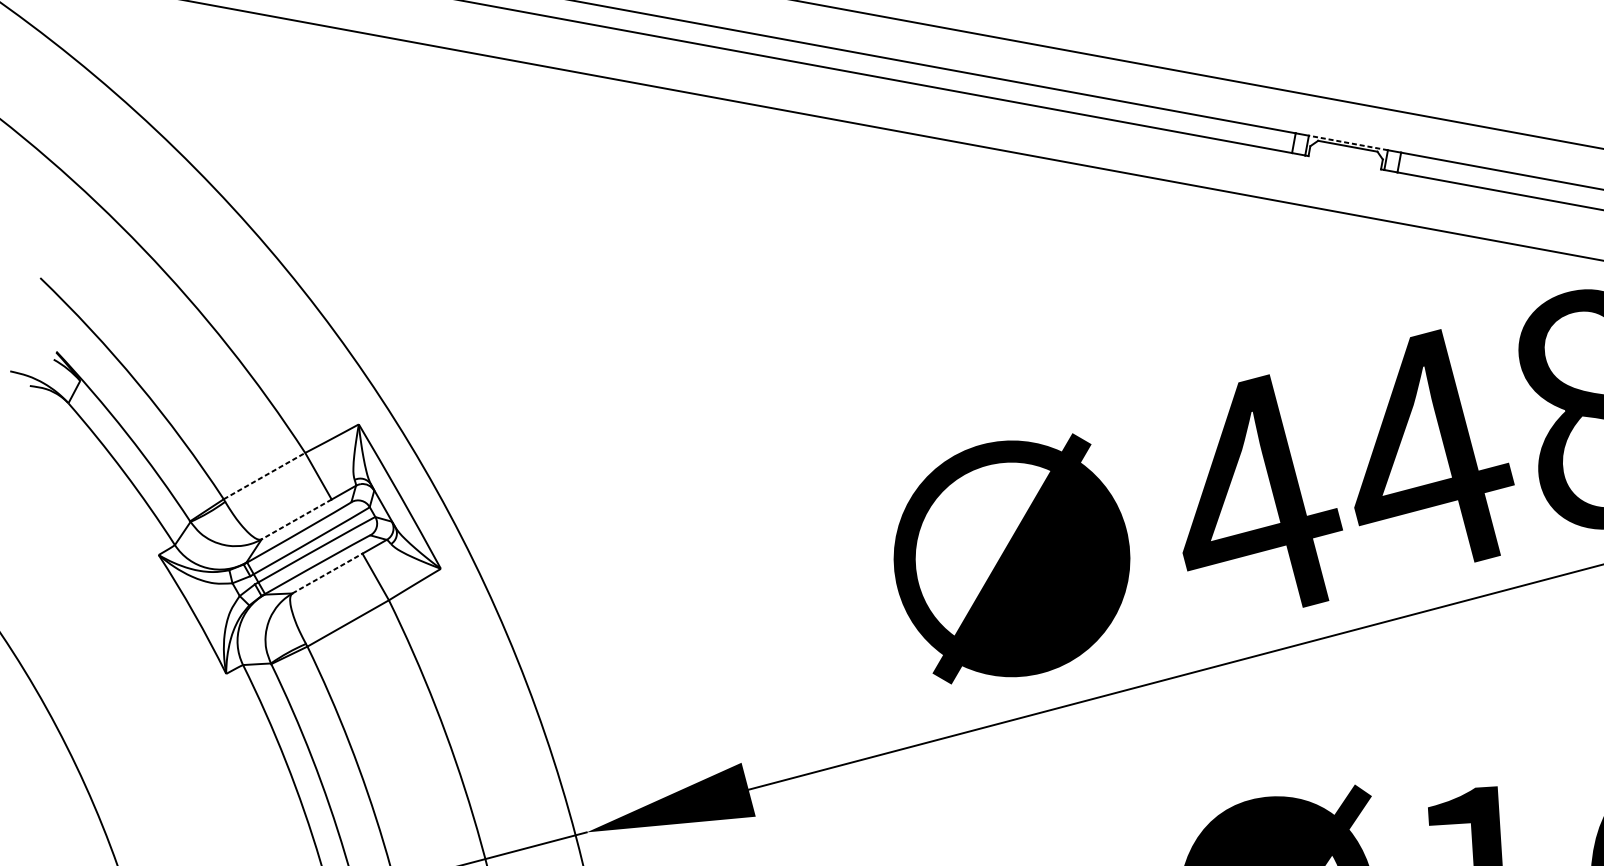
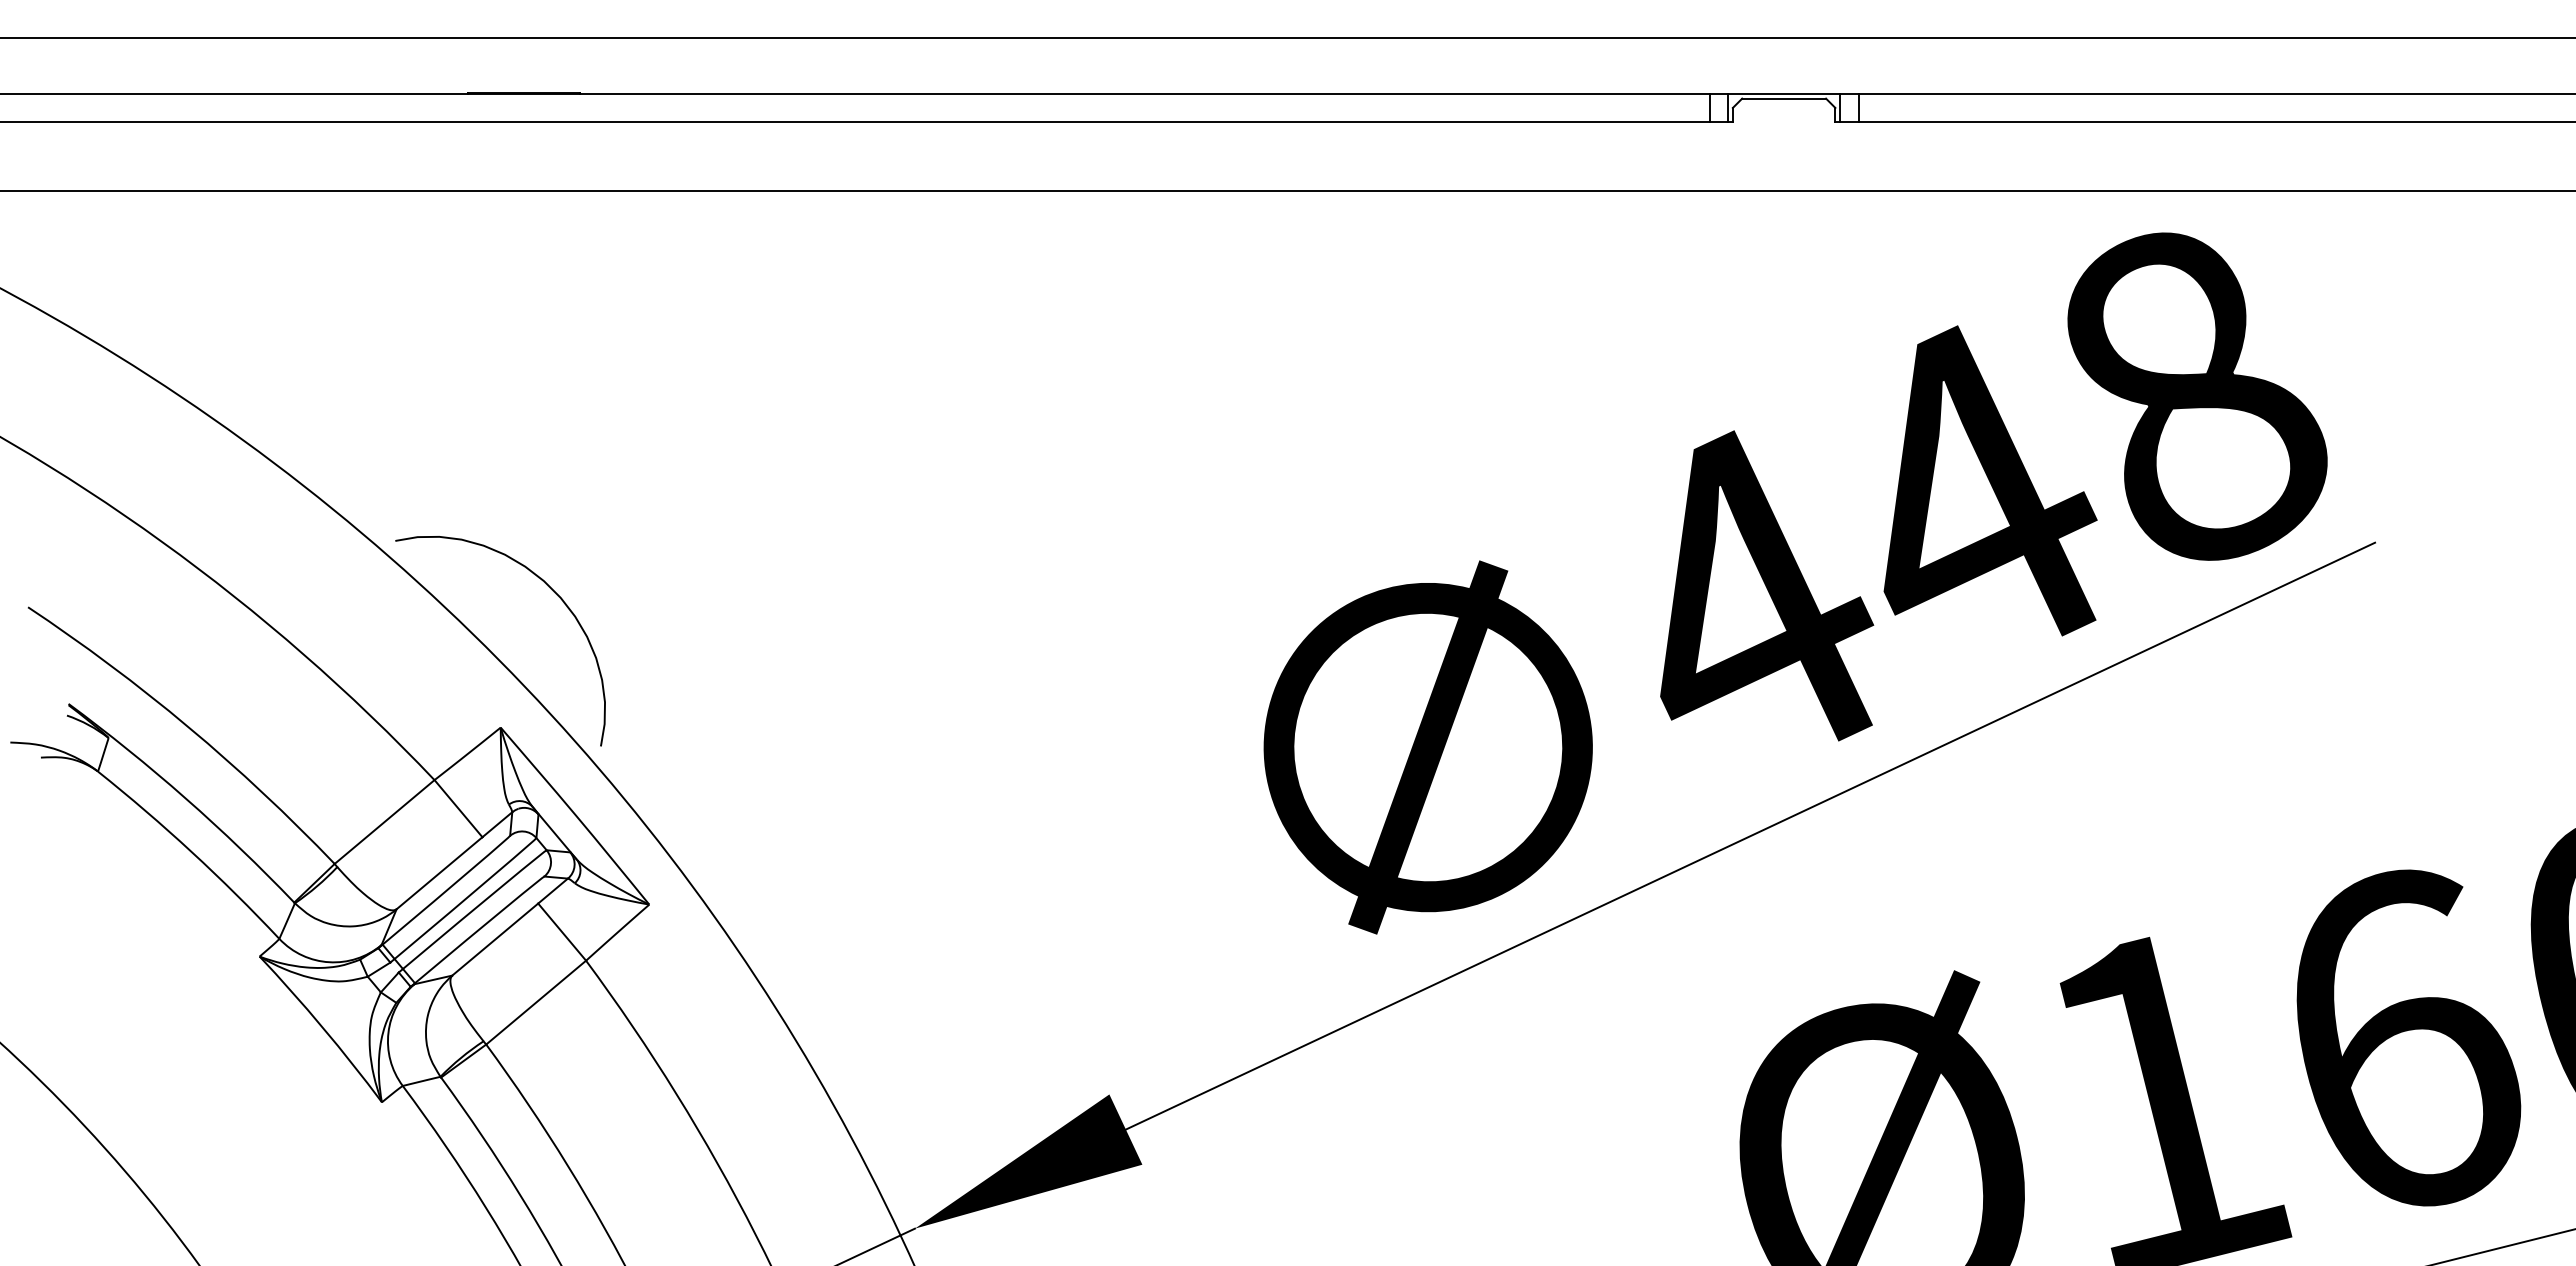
line: (1348, 142) -> (1784, 93), dashed -> solid
curve: (412, 334) -> (551, 590), added
line: (264, 475) -> (384, 821), dashed -> solid
line: (296, 519) -> (439, 873), dashed -> solid
line: (327, 573) -> (495, 939), dashed -> solid

